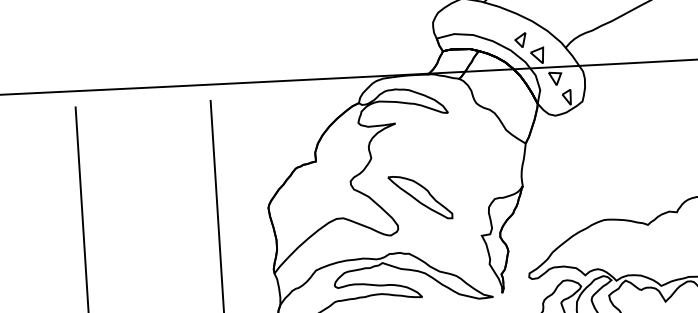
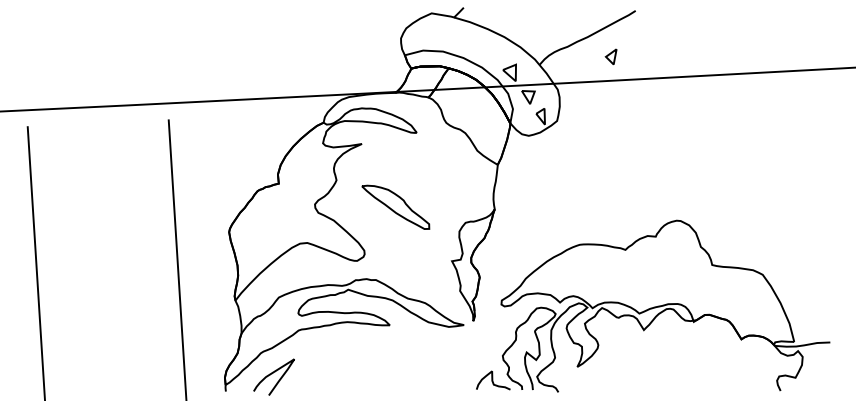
part: (519, 39) -> (610, 56), moved
part: (420, 196) -> (395, 206), moved

